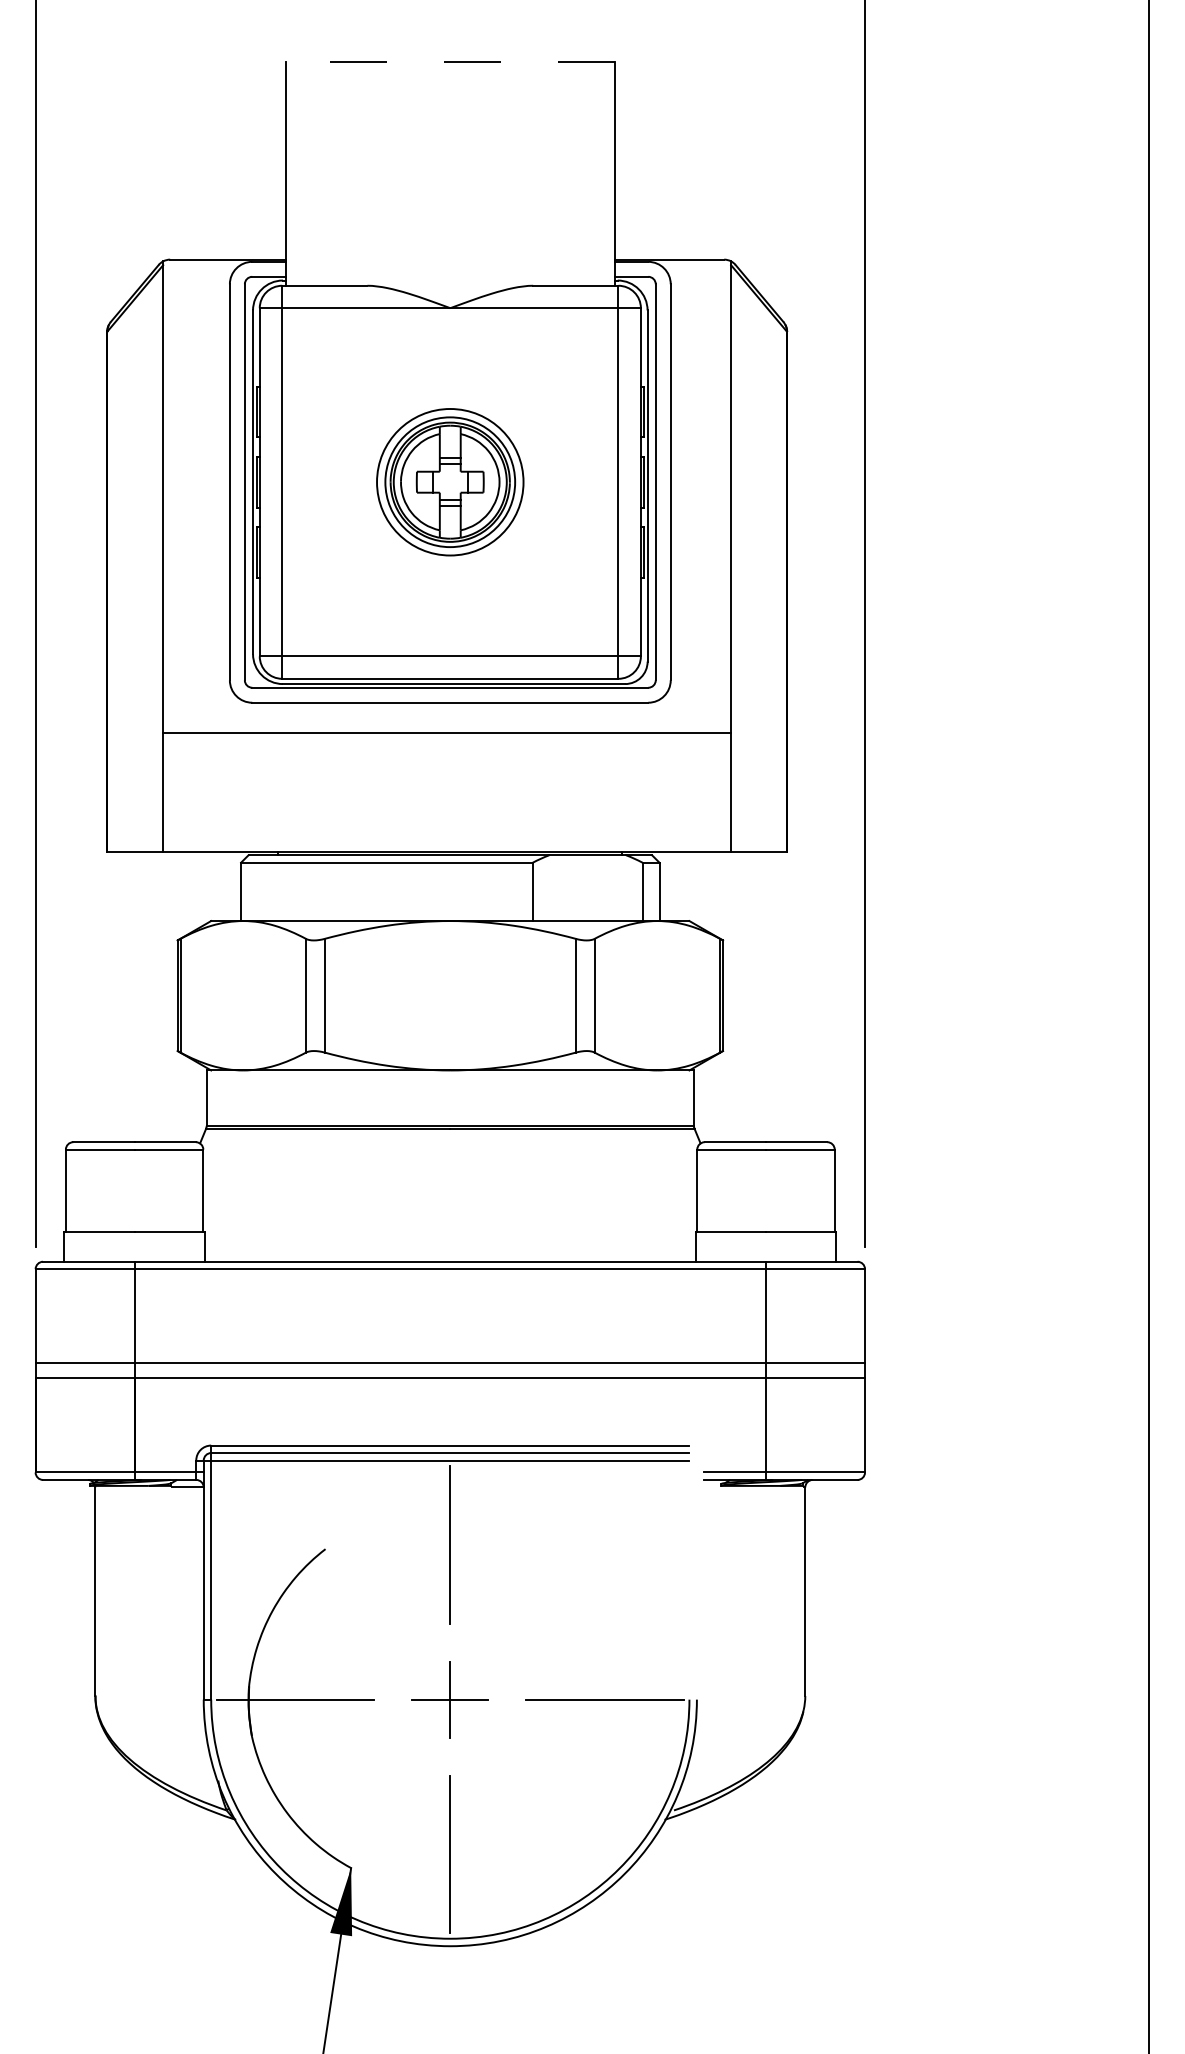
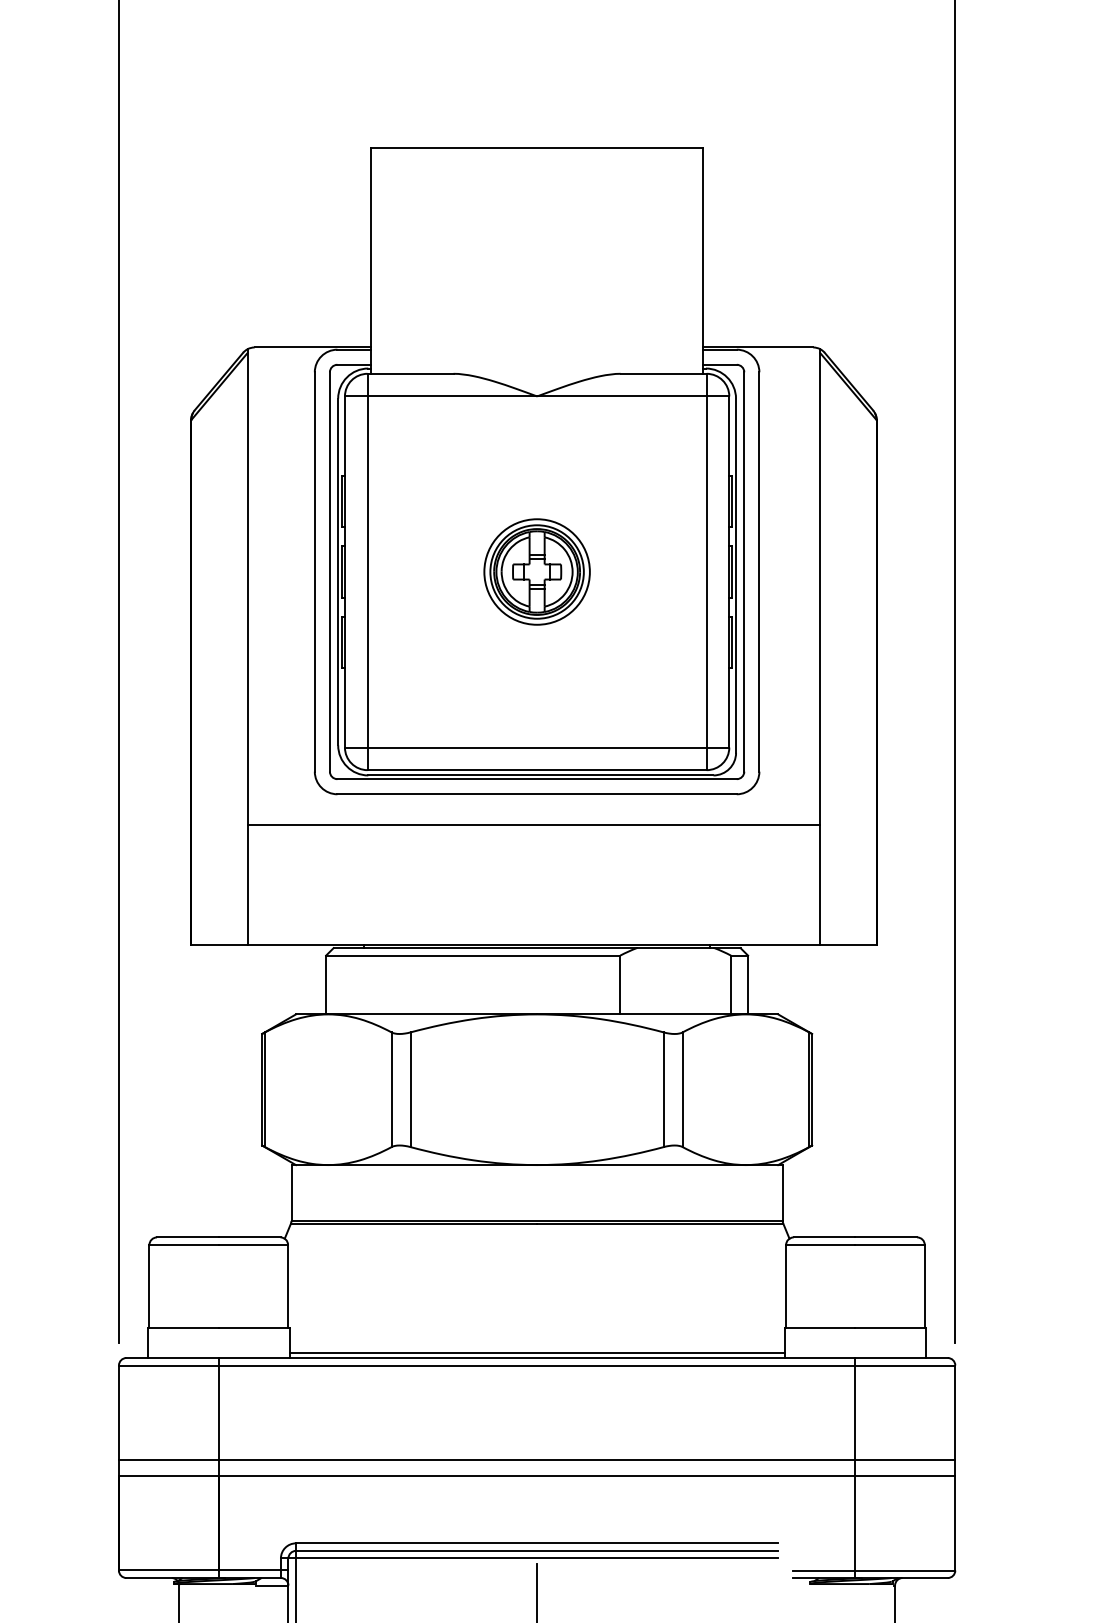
line: (449, 61) -> (536, 147), dashed -> solid
part: (450, 482) -> (537, 572), size x0.71
line: (449, 1257) -> (536, 1353), added

